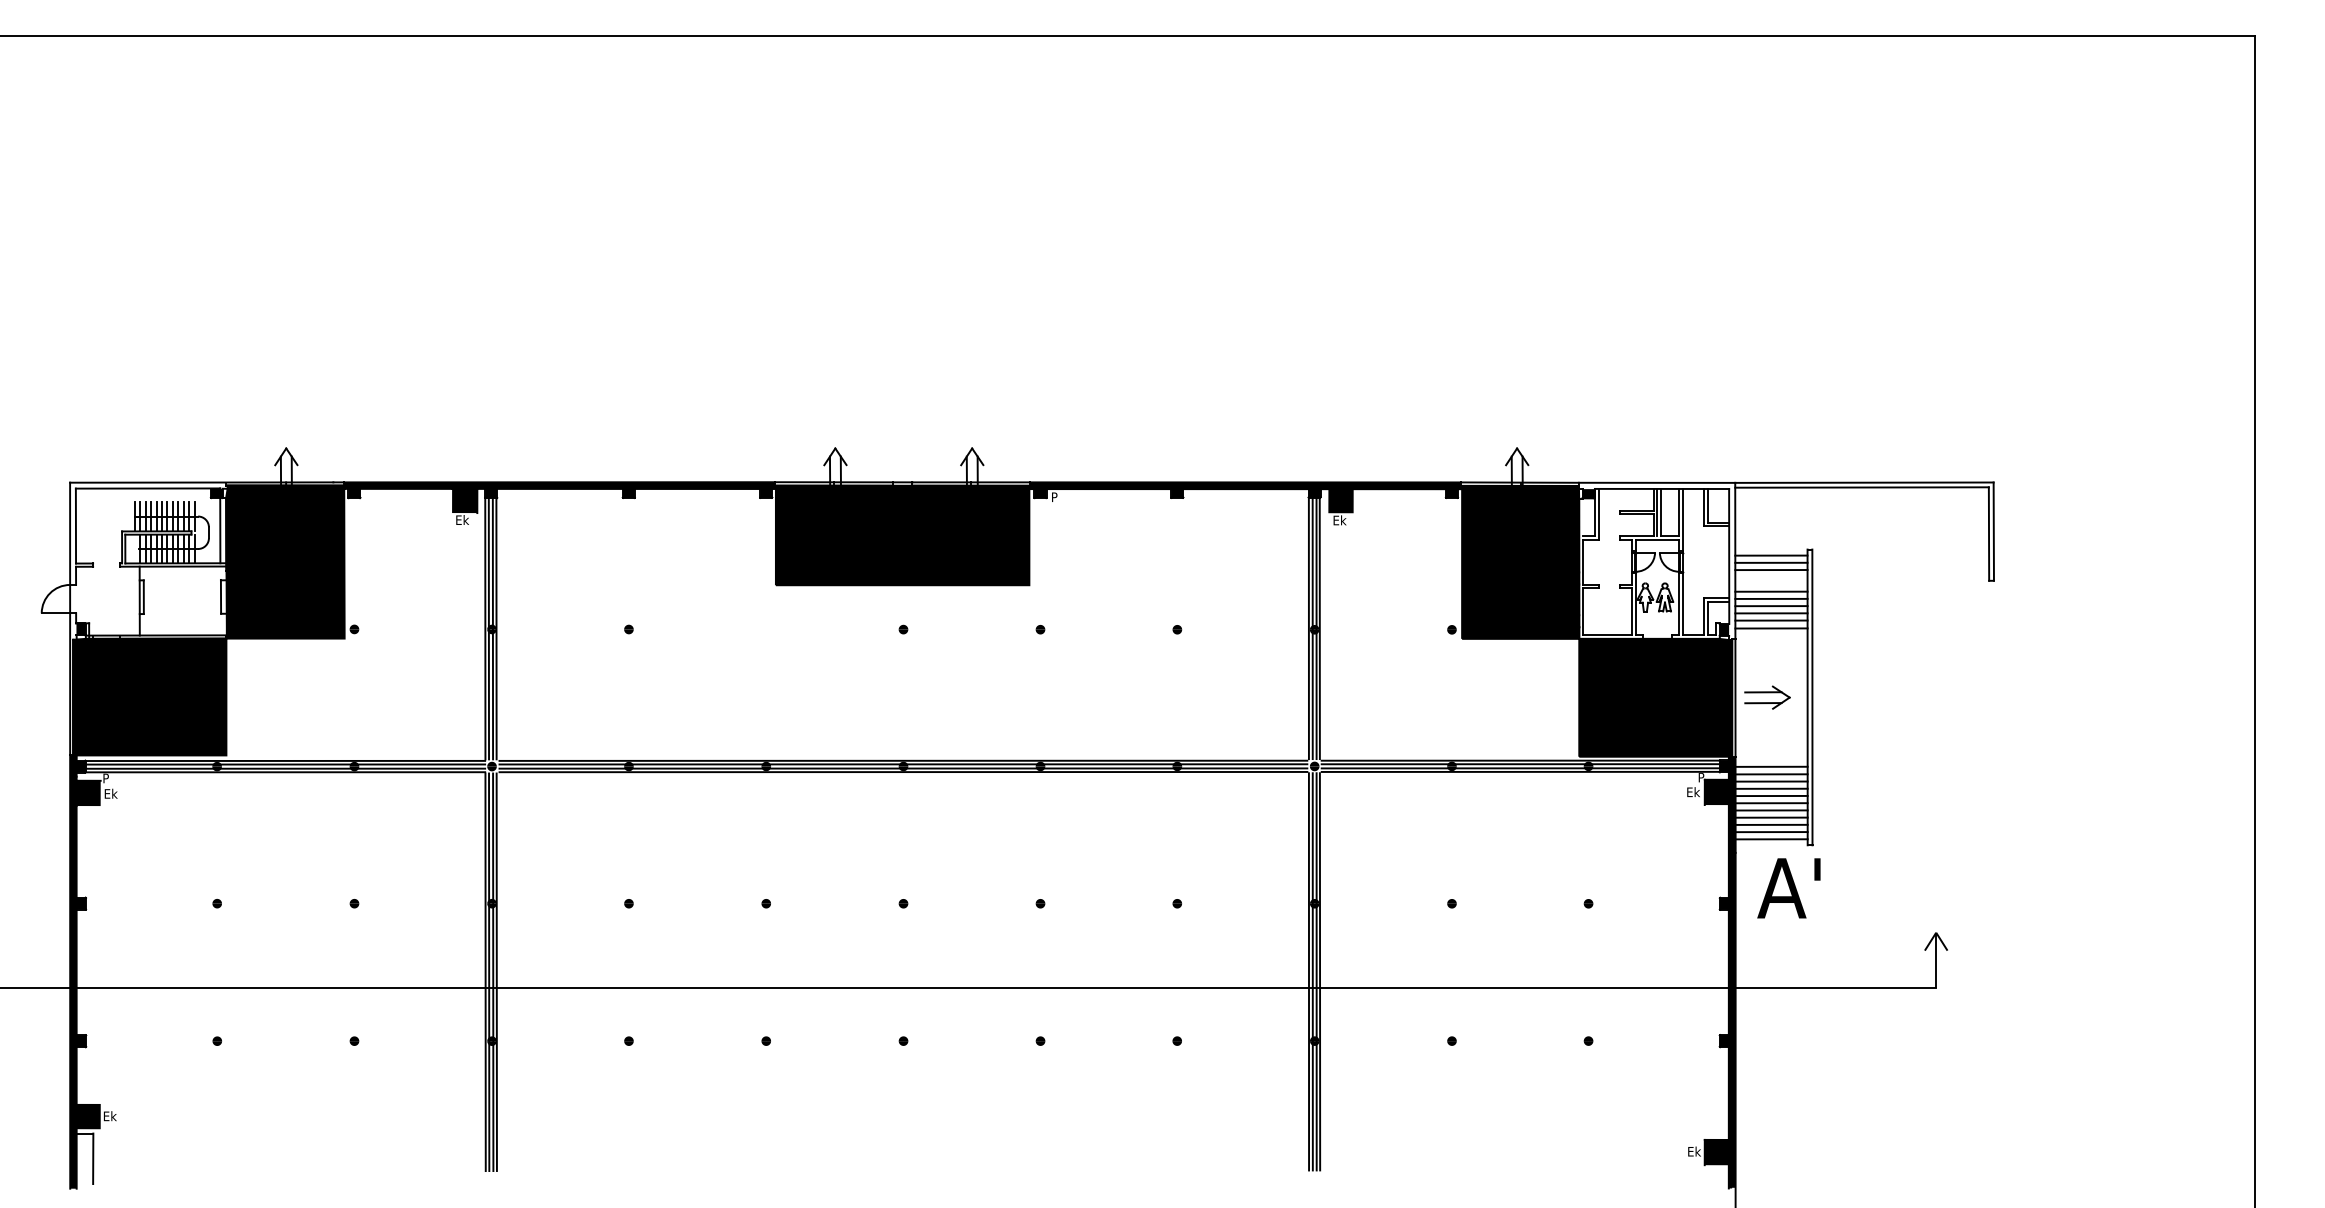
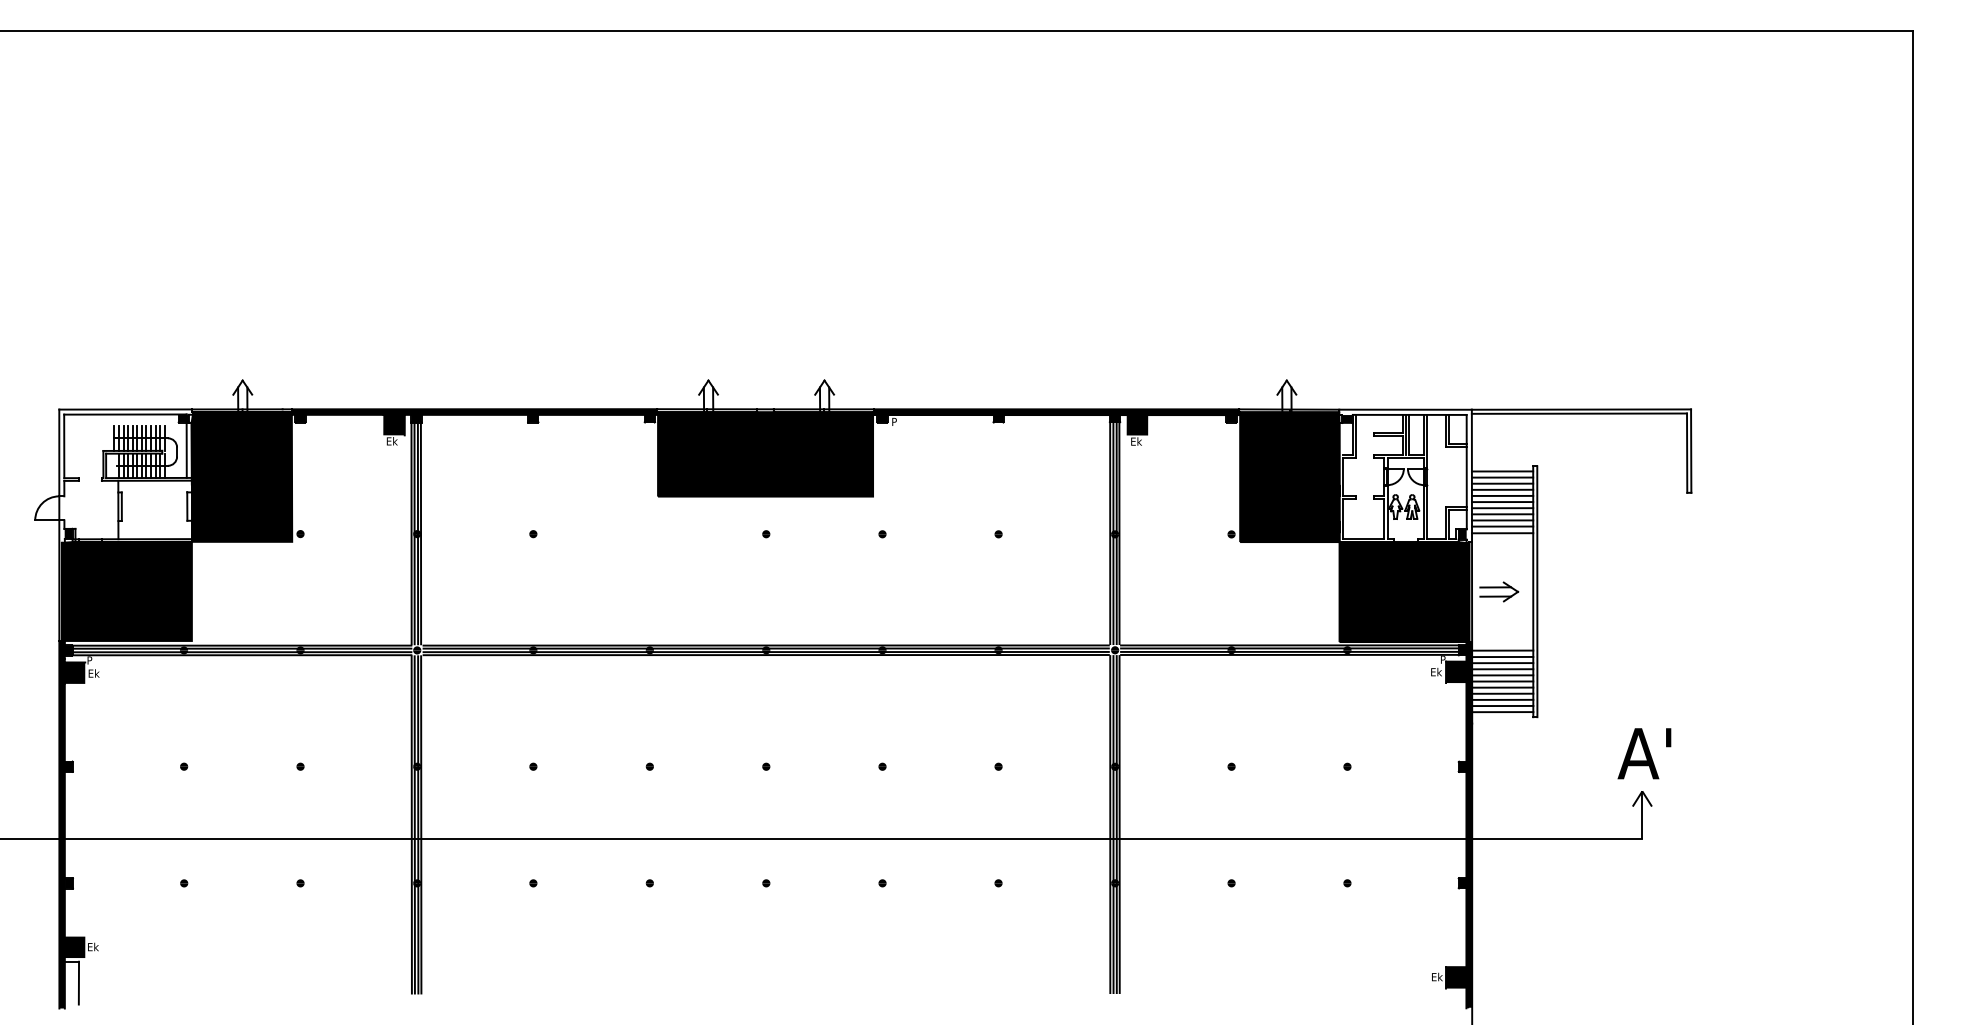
line: (1771, 576) -> (1502, 489), added
line: (1771, 583) -> (1502, 495), added
text: (1789, 888) -> (1644, 753), moved

